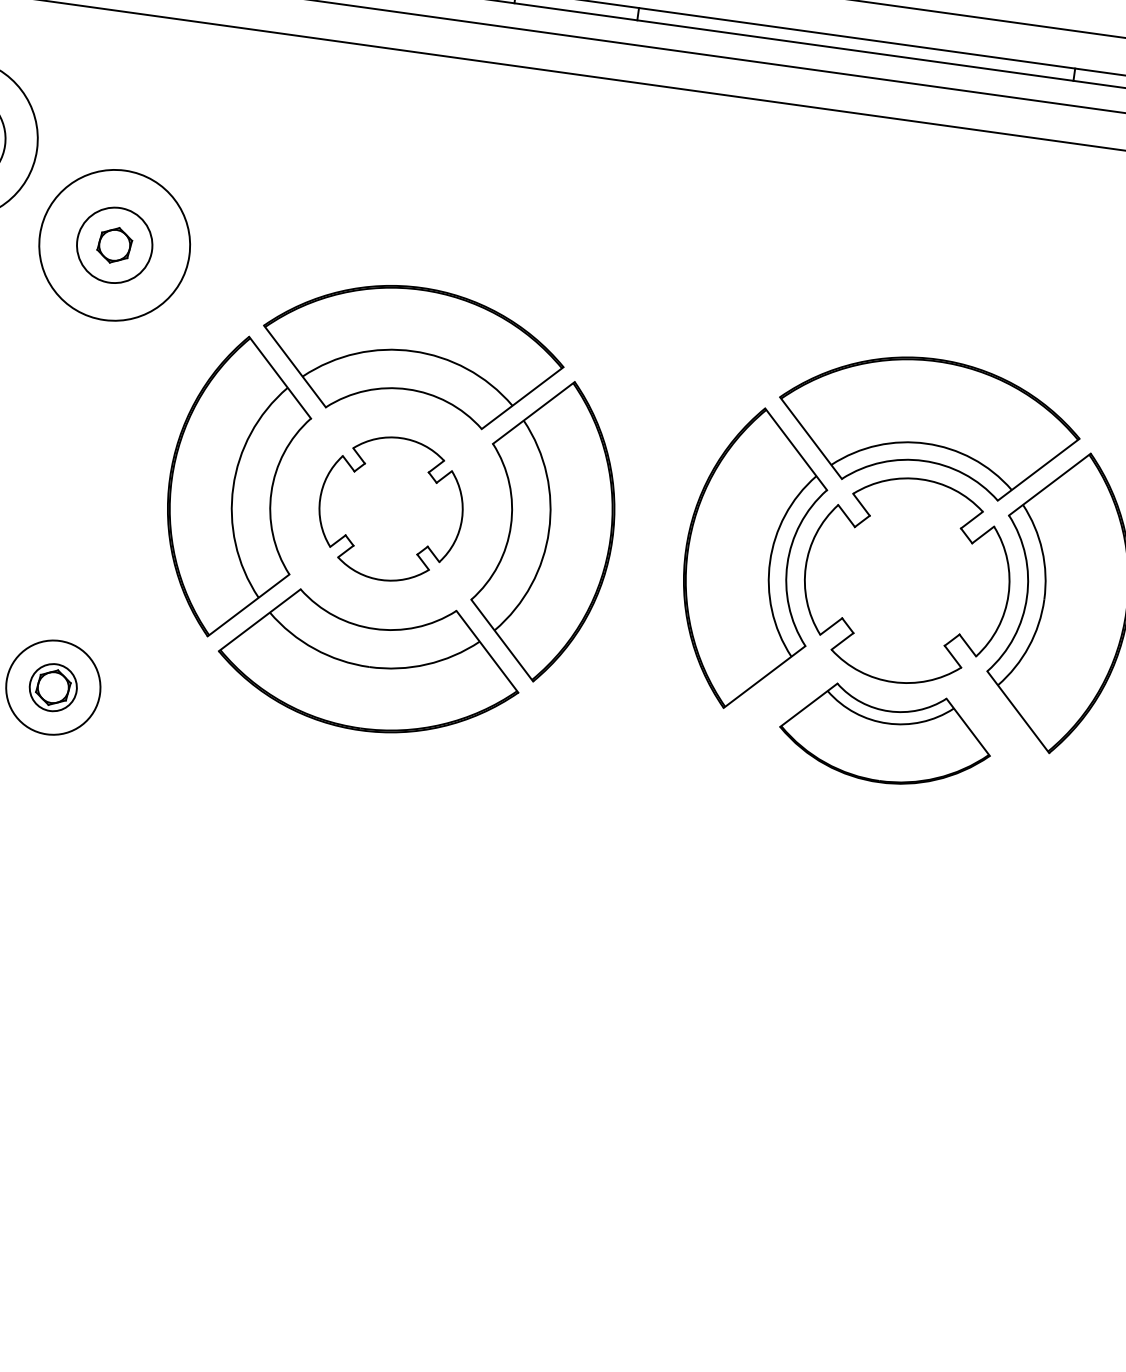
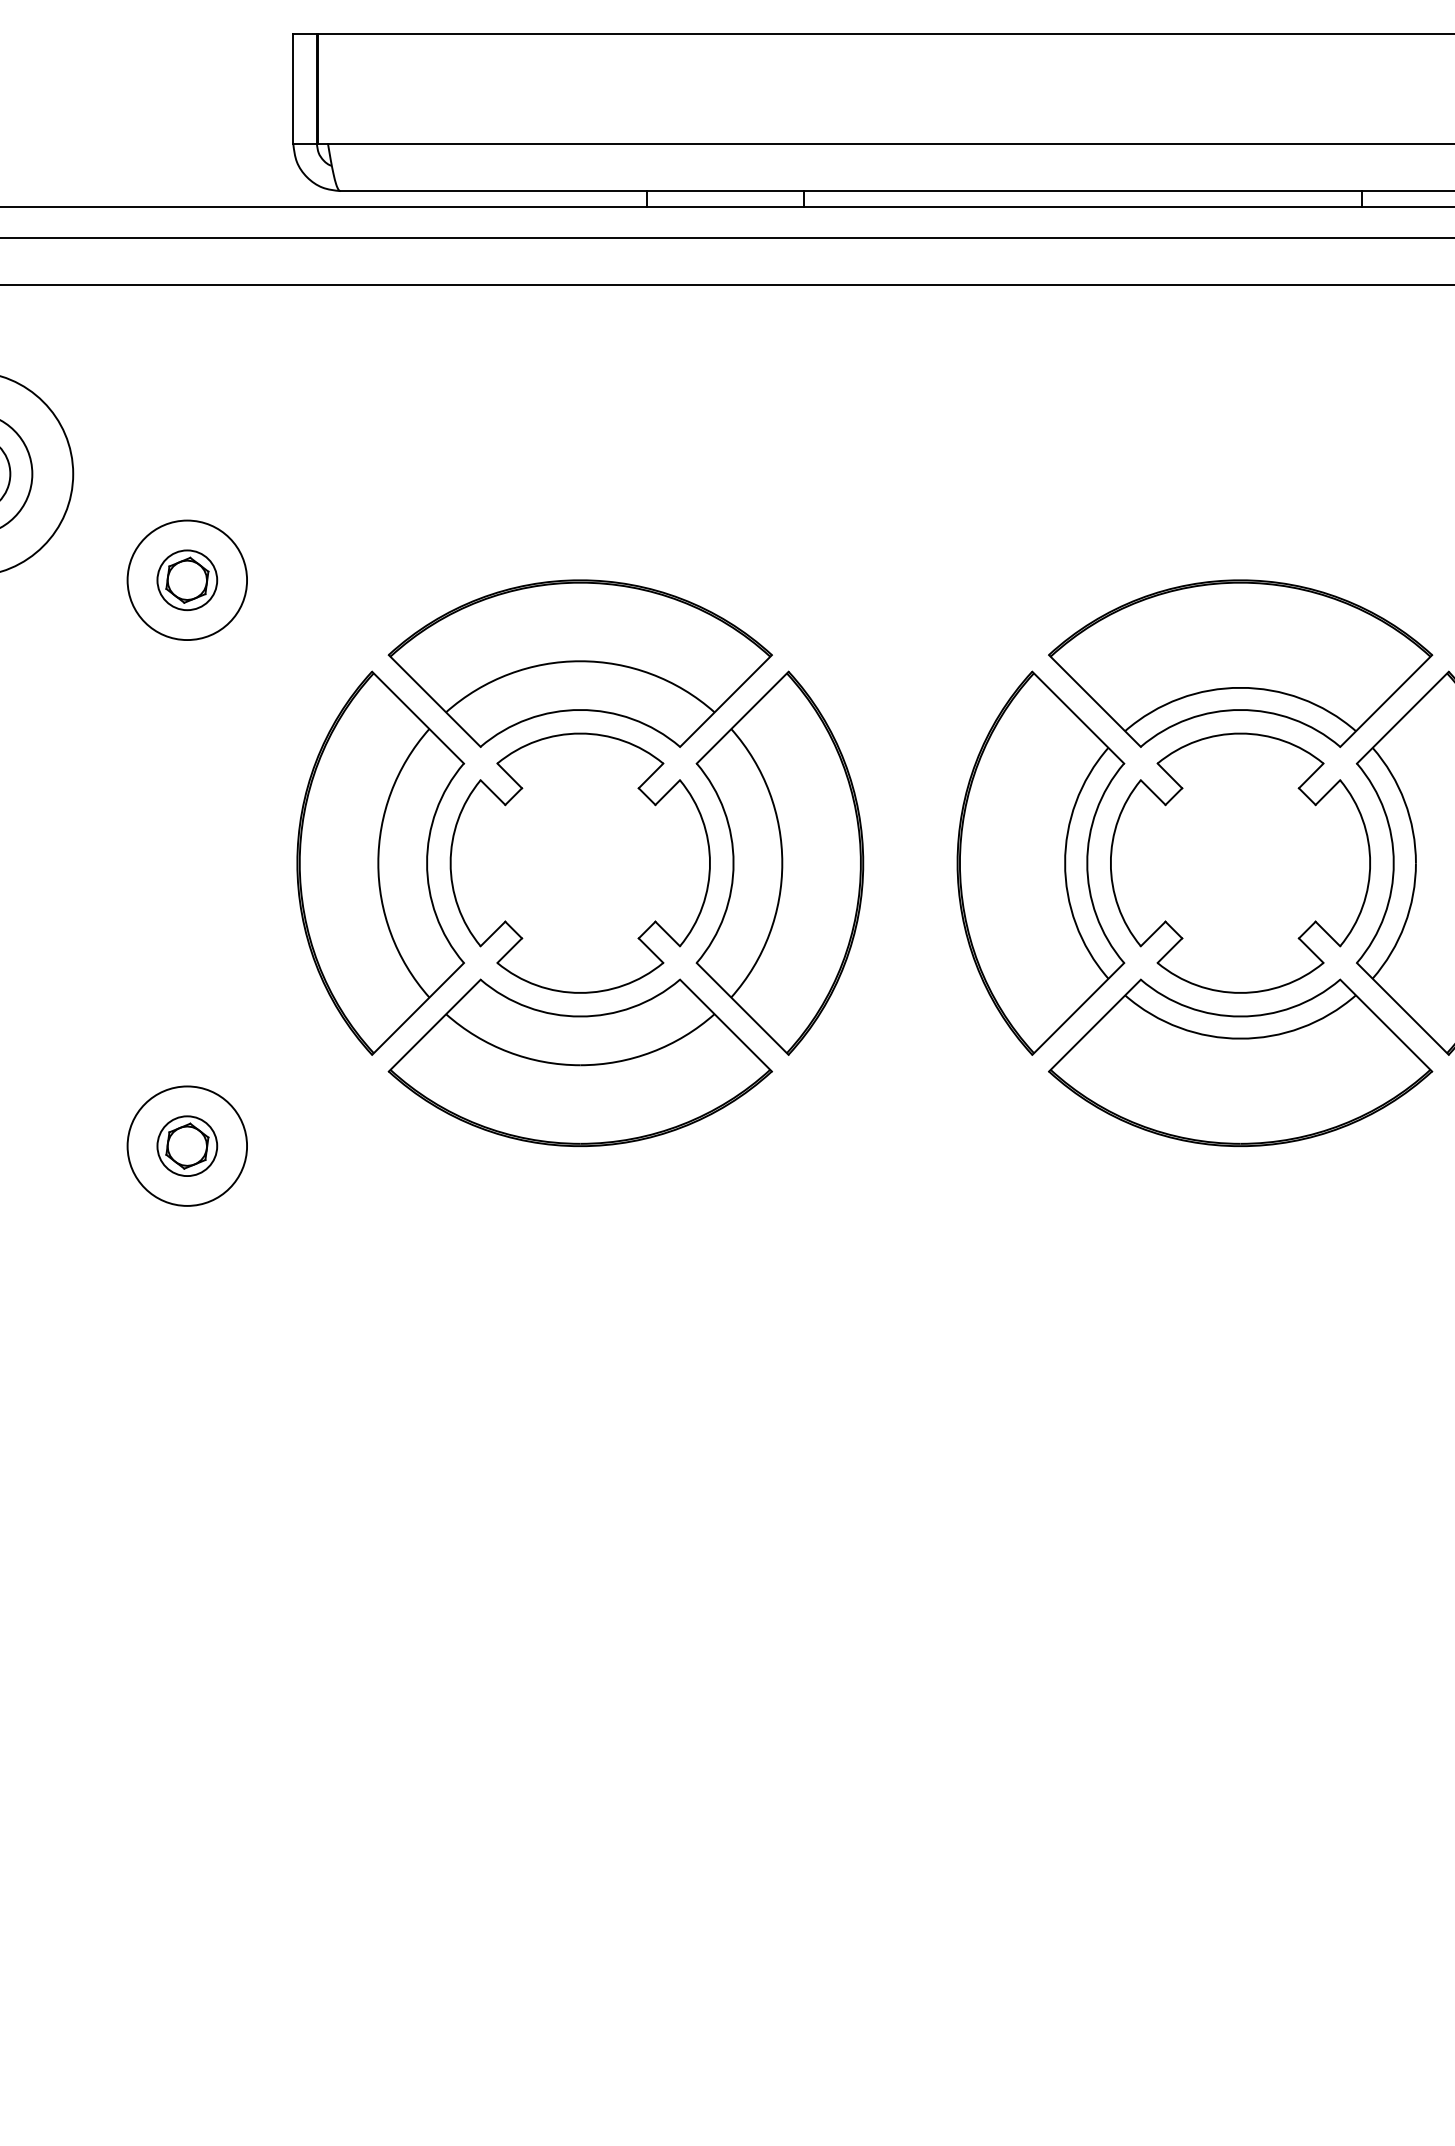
circle: (114, 245) -> (187, 580), size x0.62
circle: (114, 245) -> (187, 580), size x0.62
part: (390, 508) -> (579, 862), size x1.43
part: (885, 736) -> (1240, 1062), size x1.43

